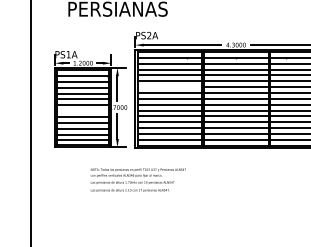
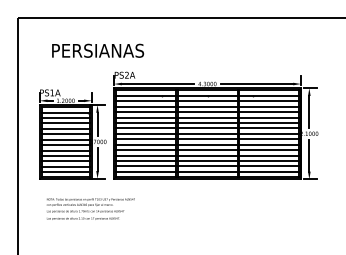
line: (169, 86) -> (145, 122), added
line: (82, 111) -> (65, 145), added
text: (137, 179) -> (90, 208), moved

